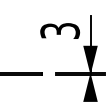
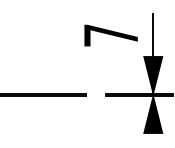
text: (59, 30) -> (110, 35), 3 -> 7

